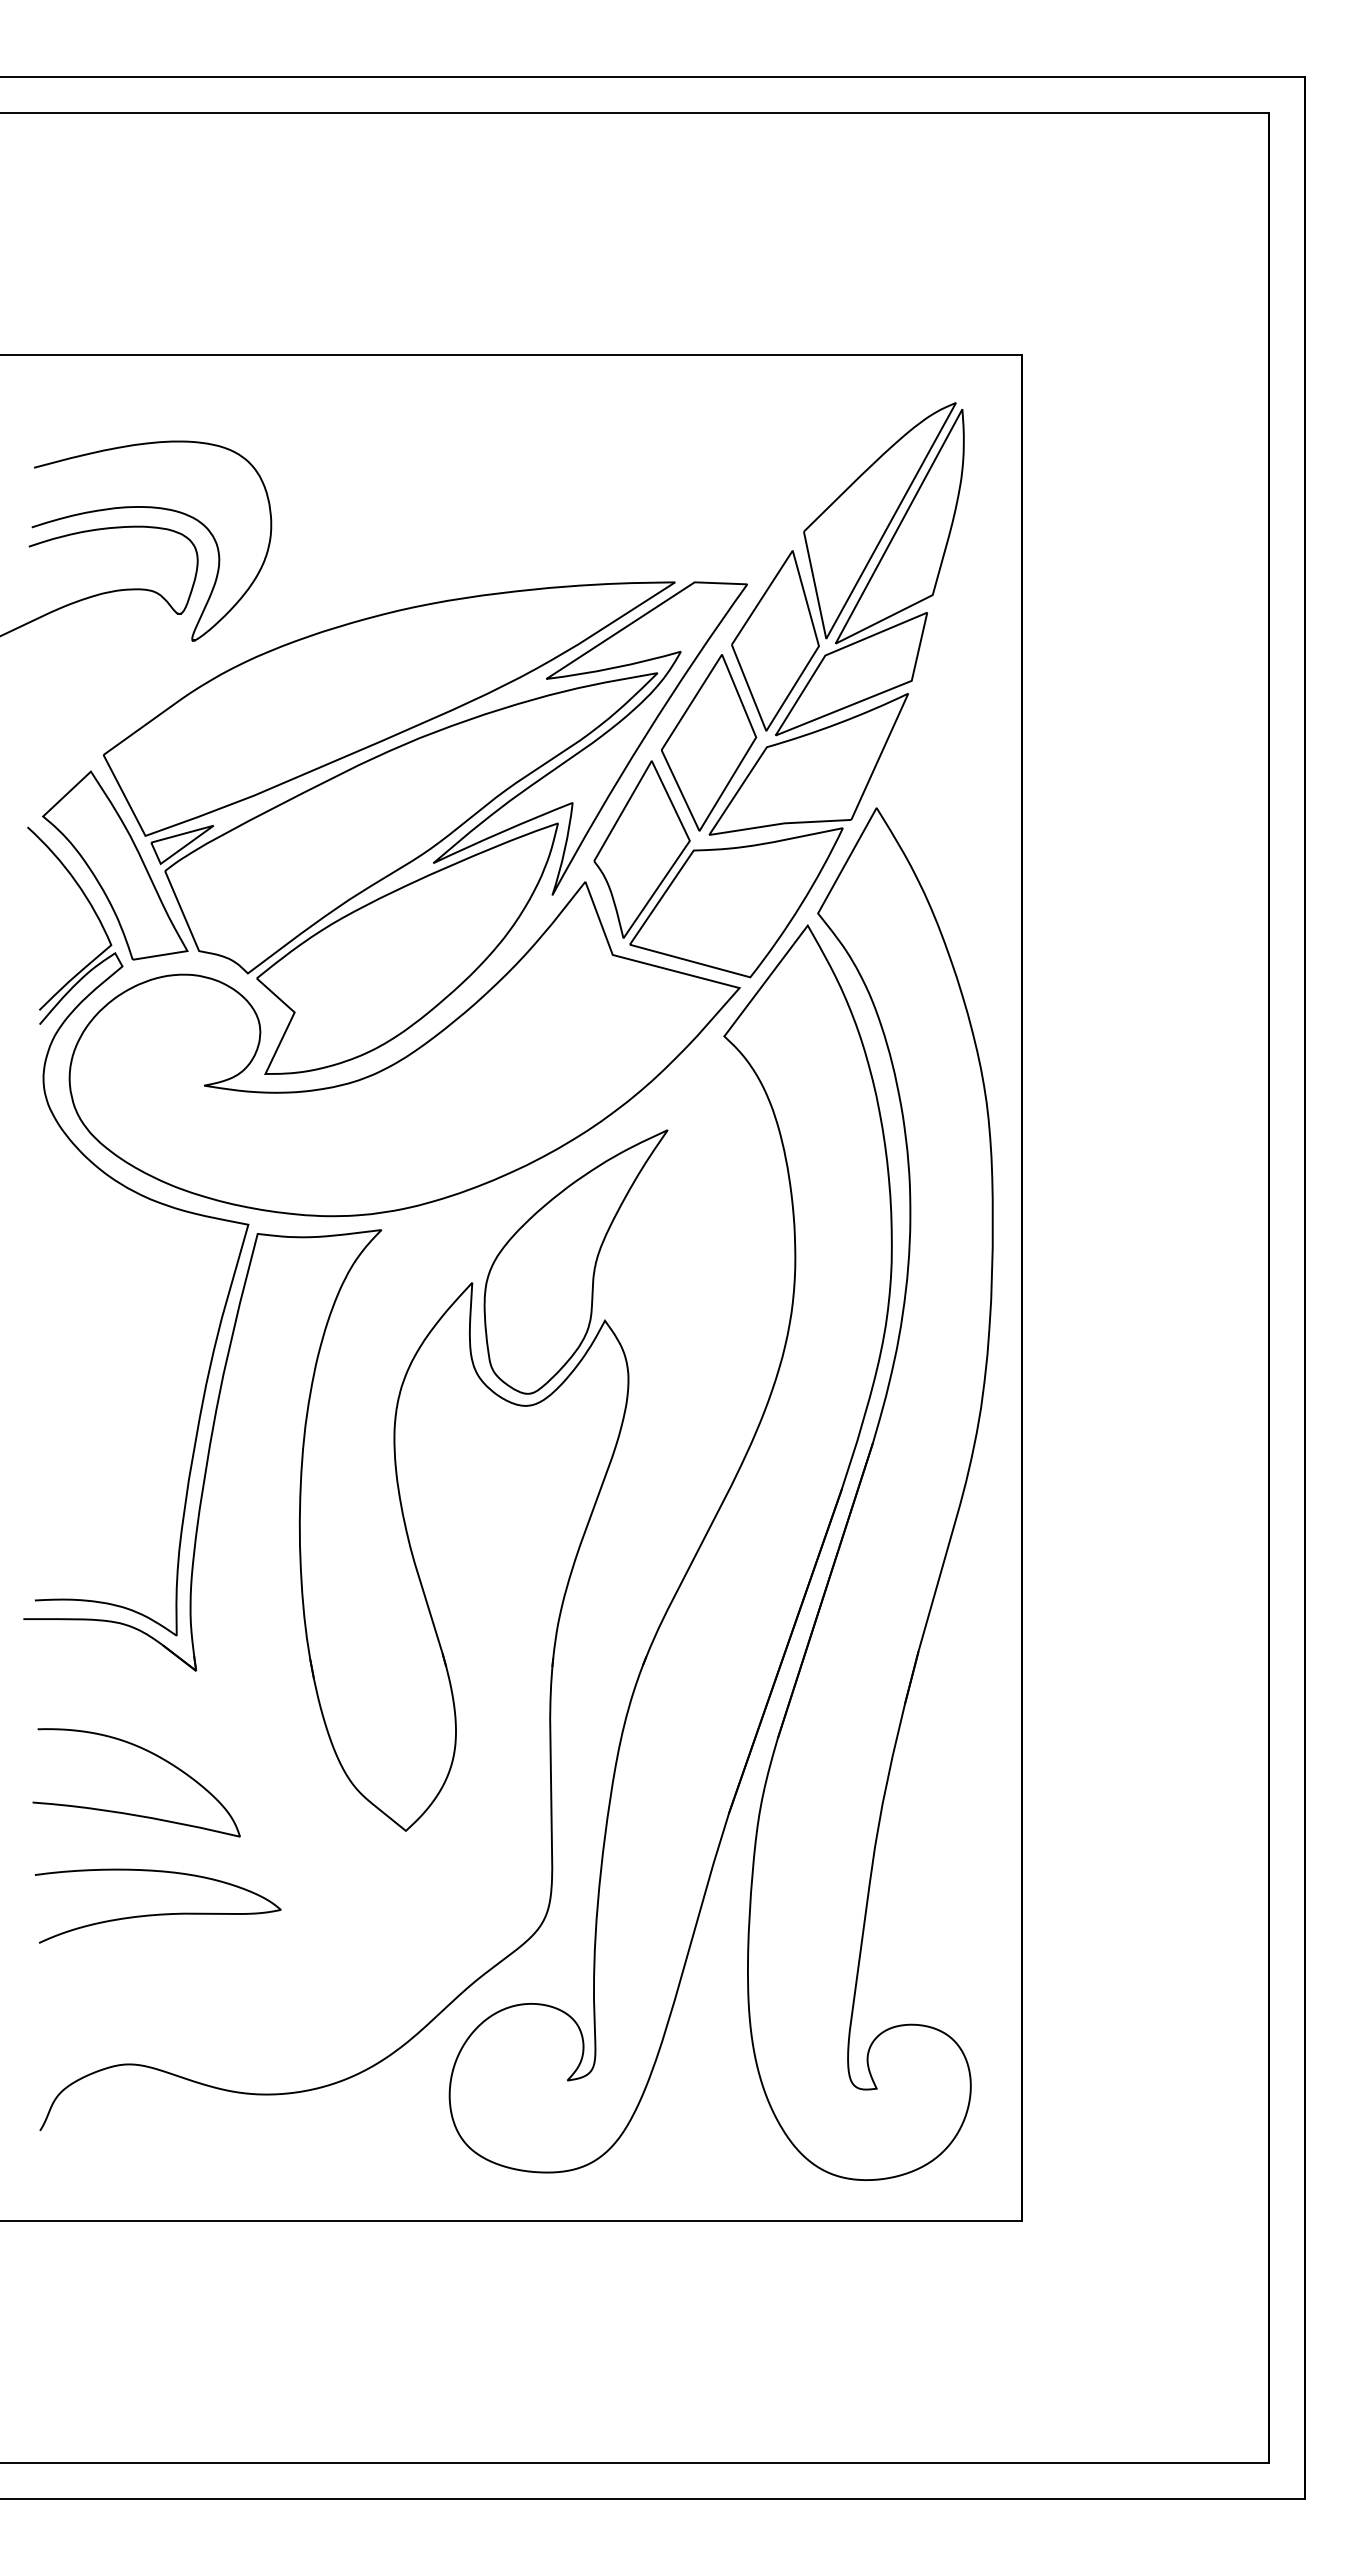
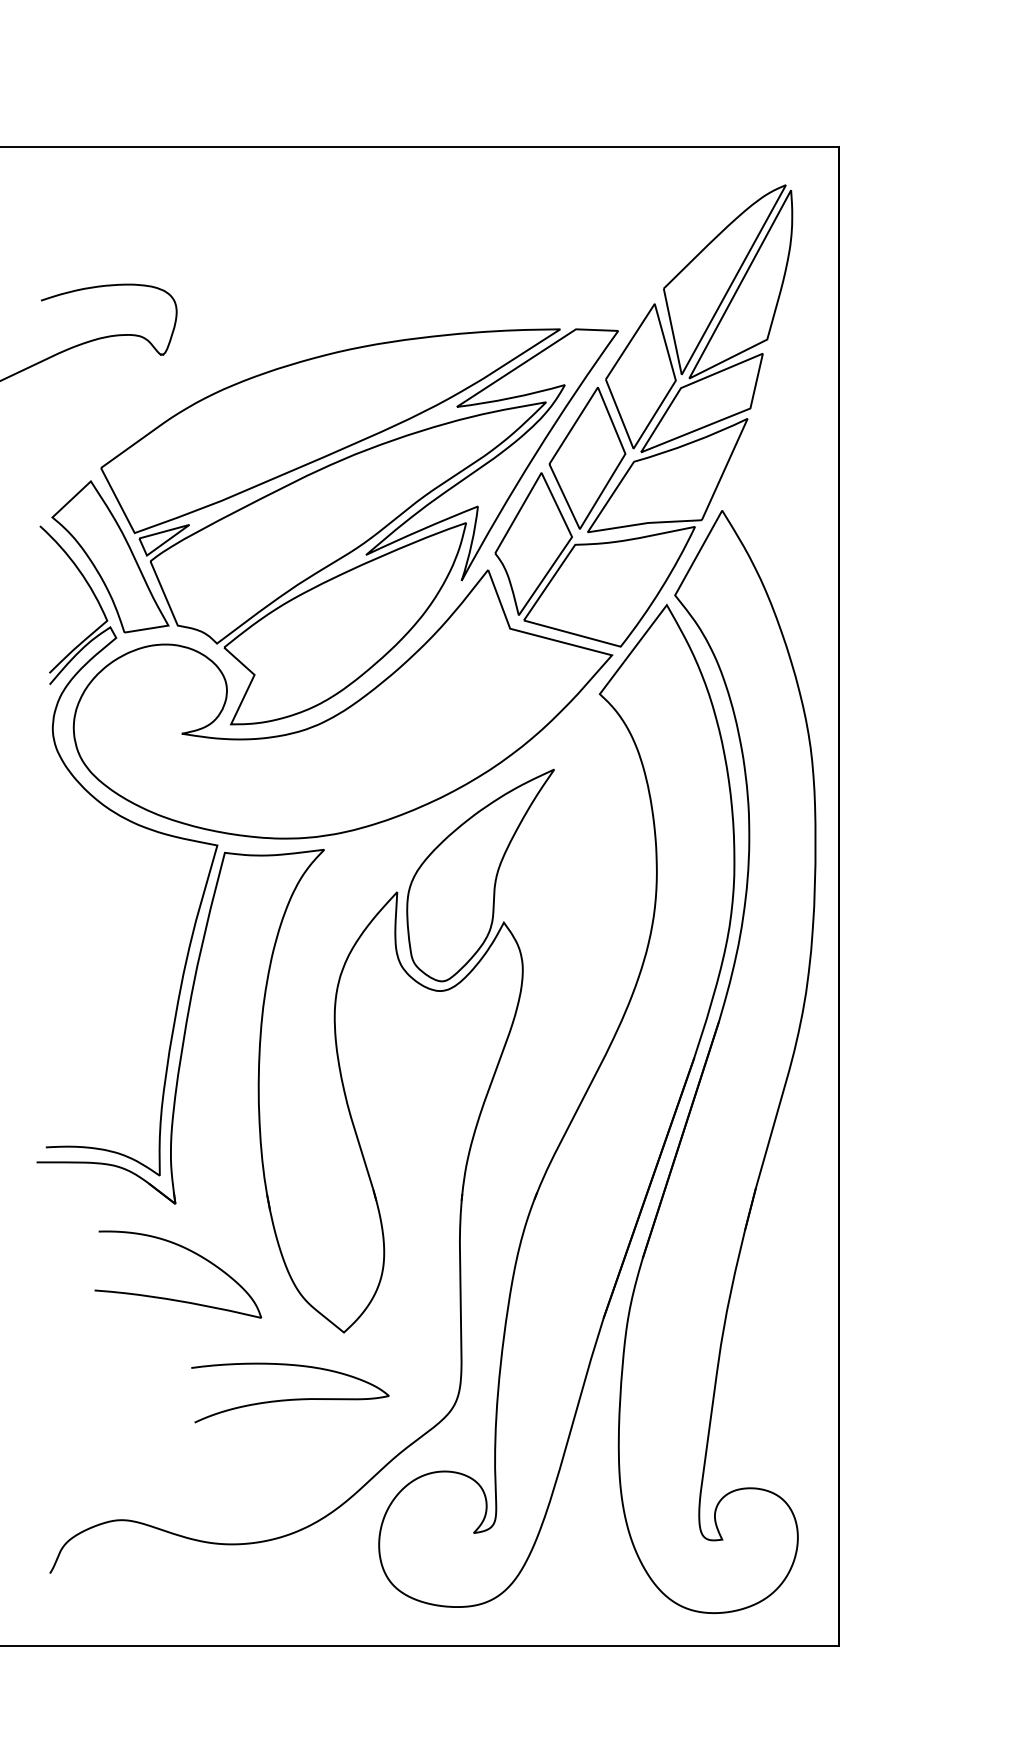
curve: (151, 508) -> (139, 269), removed
curve: (132, 1813) -> (174, 1299), moved
curve: (158, 1913) -> (290, 1398), moved

